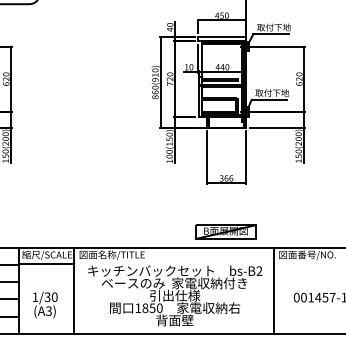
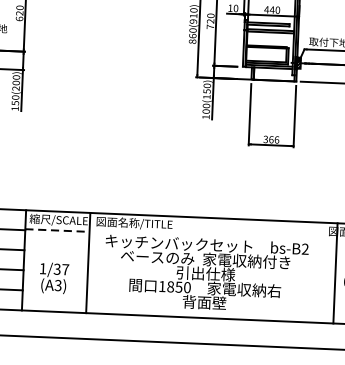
part: (225, 231) -> (267, 201), removed
line: (46, 264) -> (57, 231), solid -> dashed
line: (274, 290) -> (335, 273), moved
text: (54, 297) -> (65, 269), 1/30 -> 1/37

